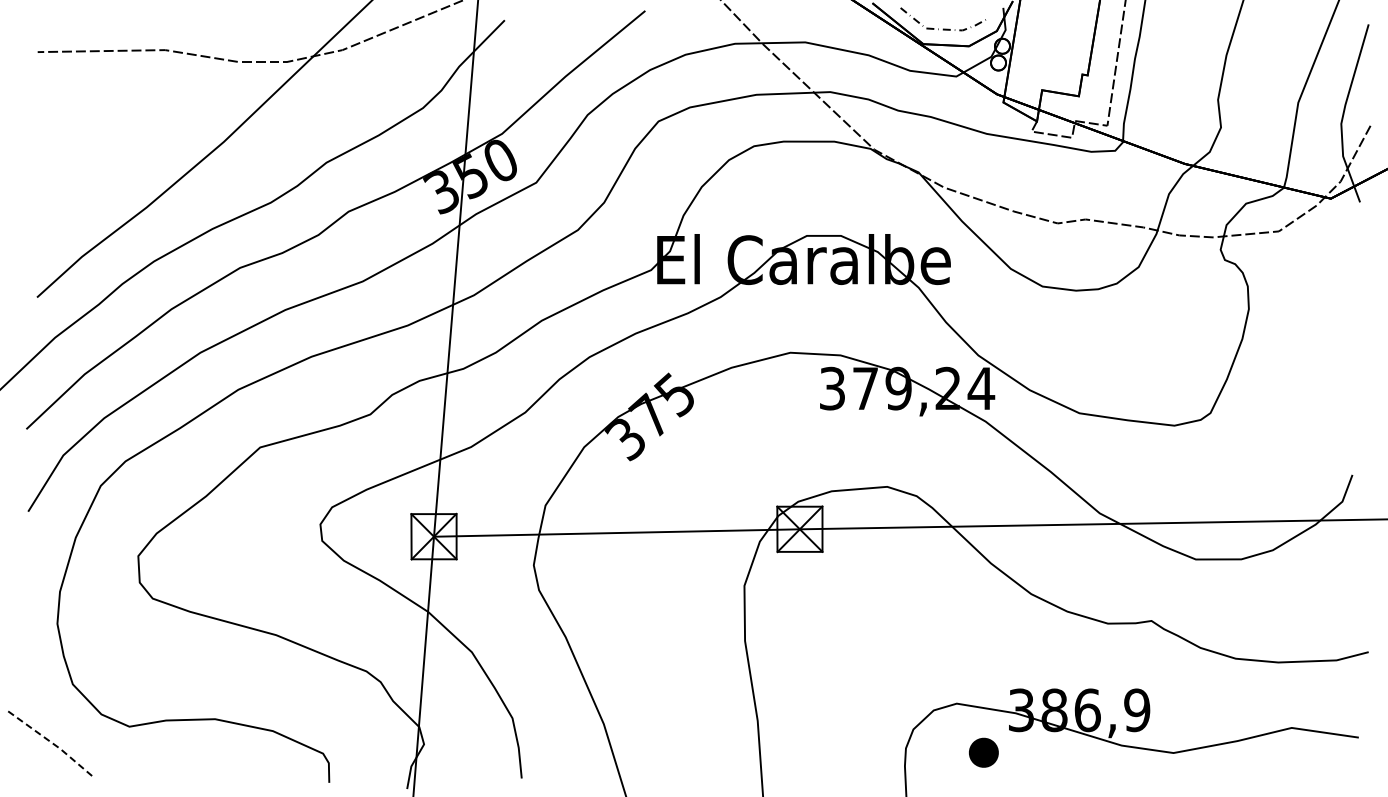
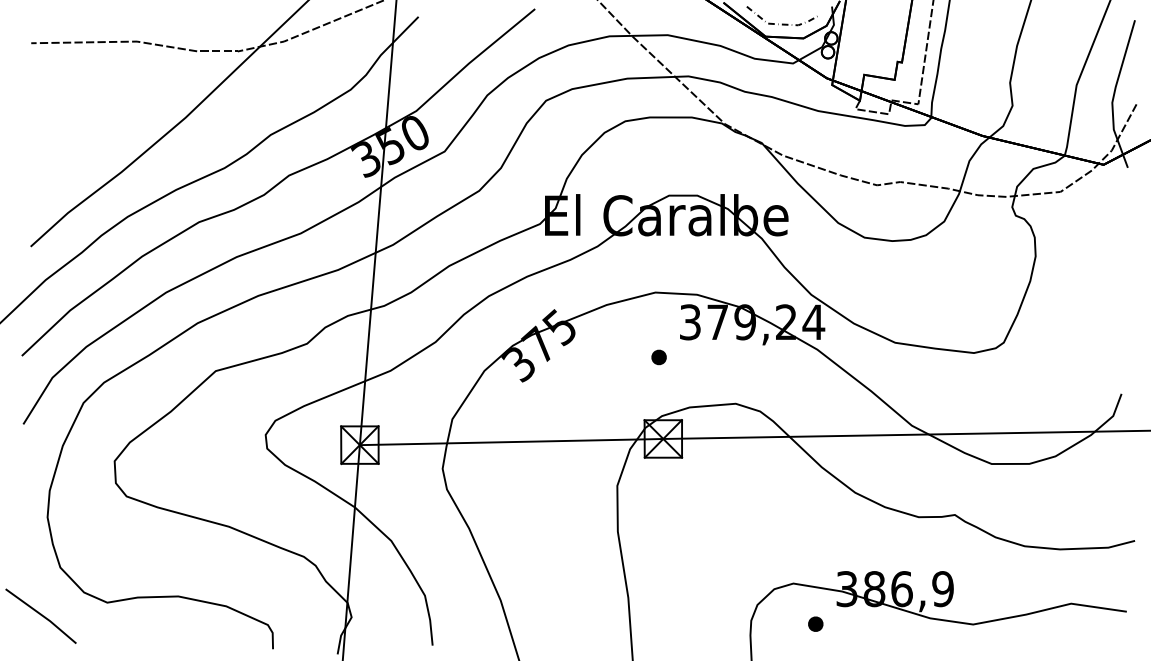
part: (794, 430) -> (658, 357), added
line: (50, 742) -> (41, 615), dashed -> solid
part: (983, 752) -> (815, 624), size x0.62

